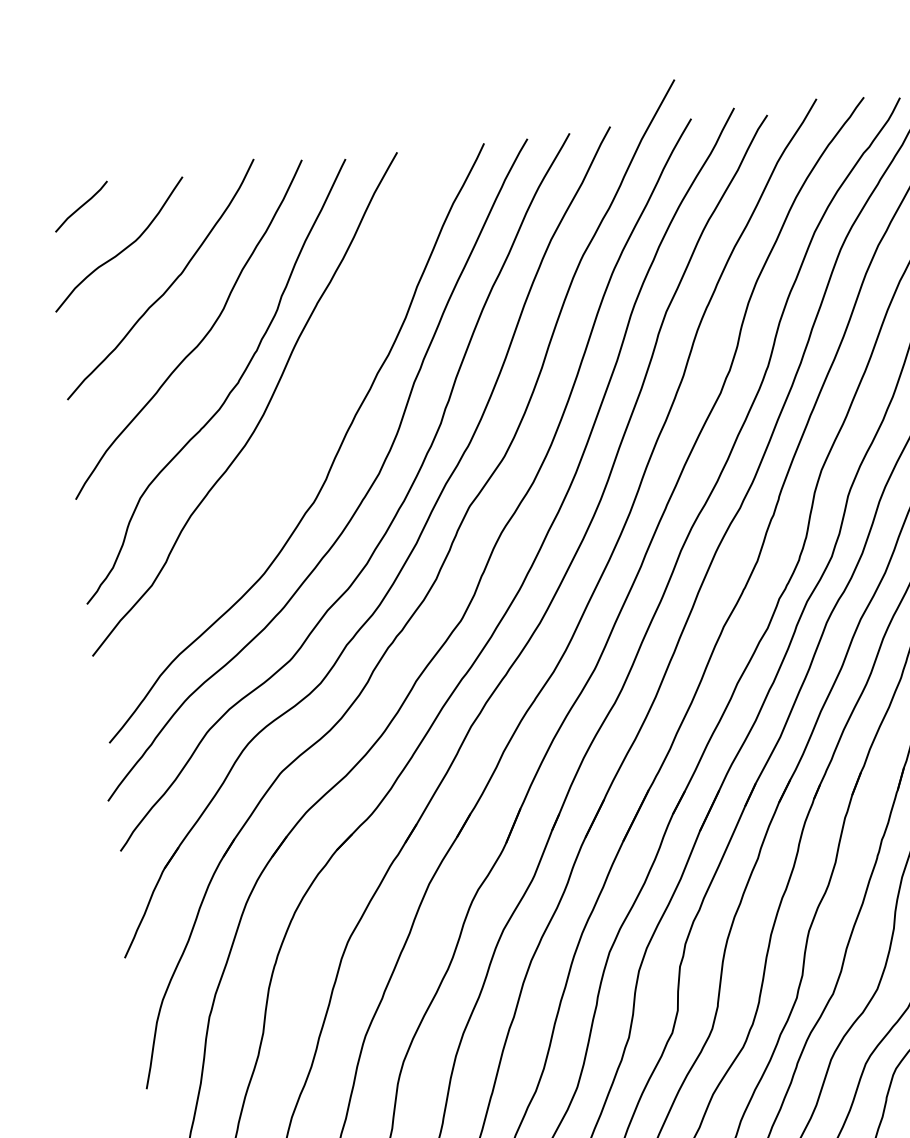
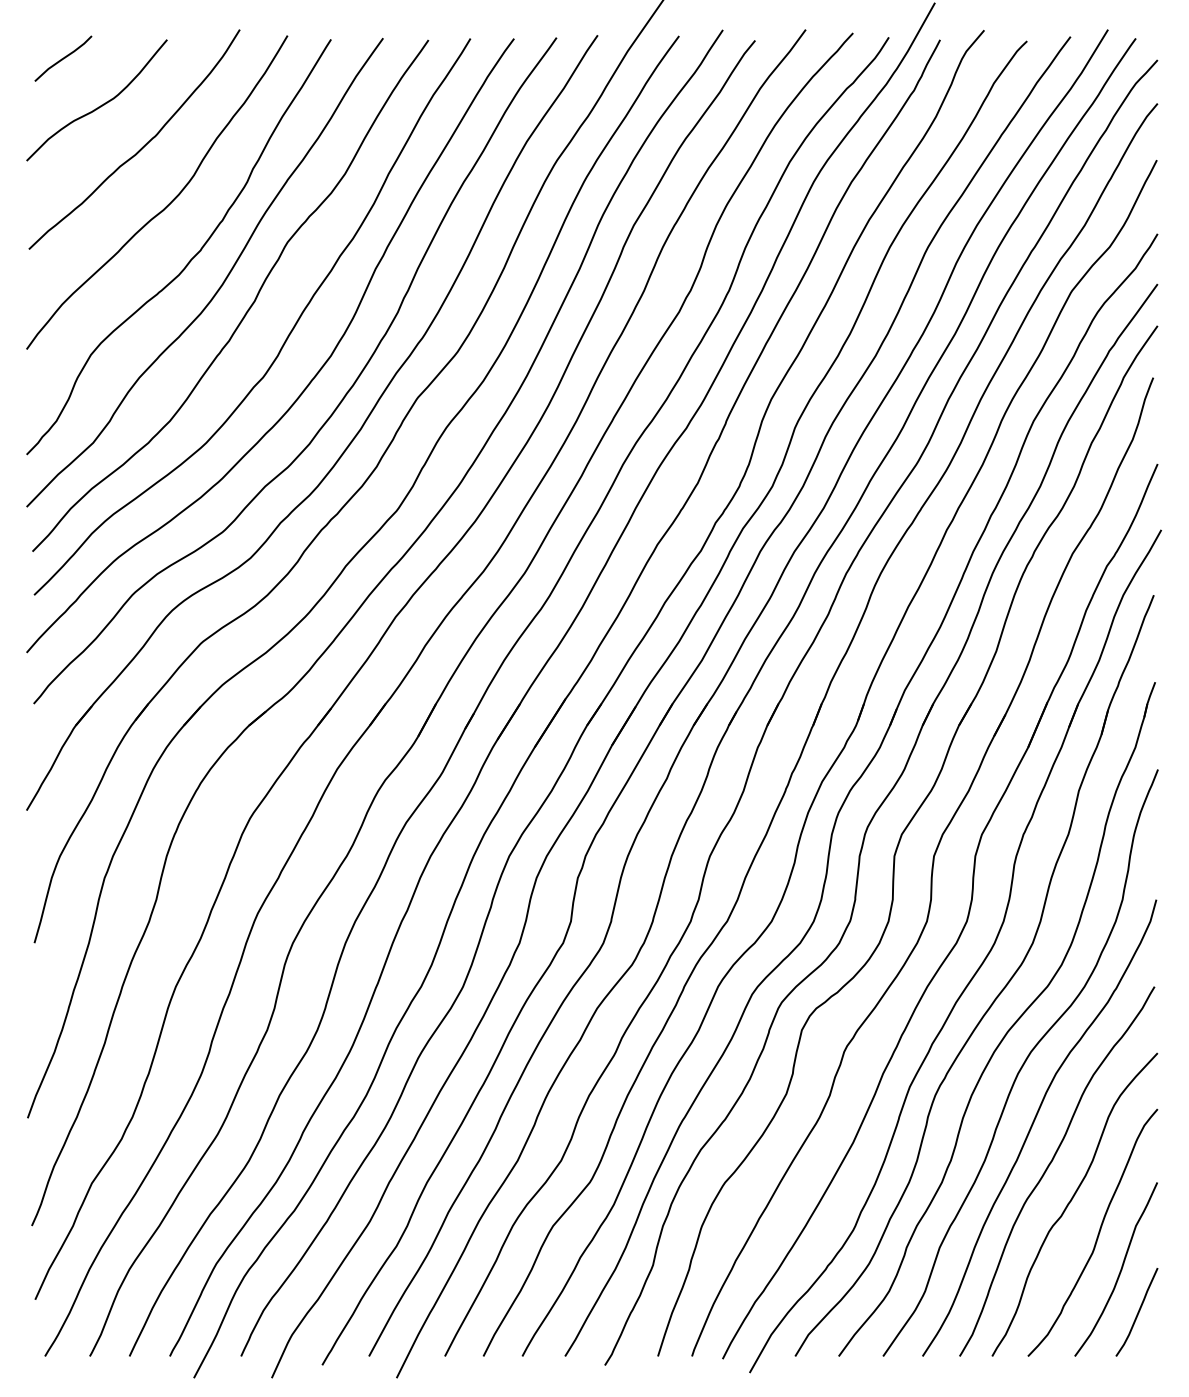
curve: (292, 433) -> (249, 306), added

